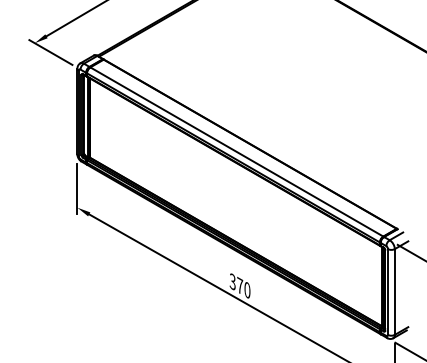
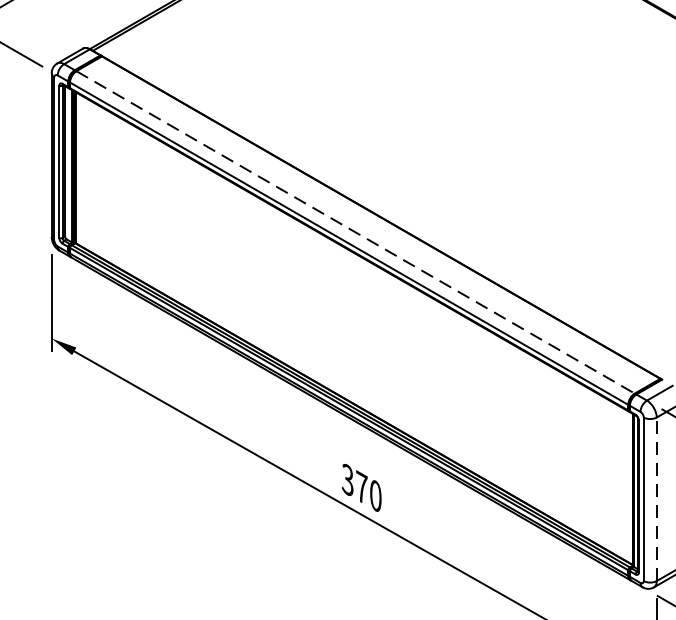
line: (237, 152) -> (356, 233), solid -> dashed
line: (394, 292) -> (656, 500), solid -> dashed

